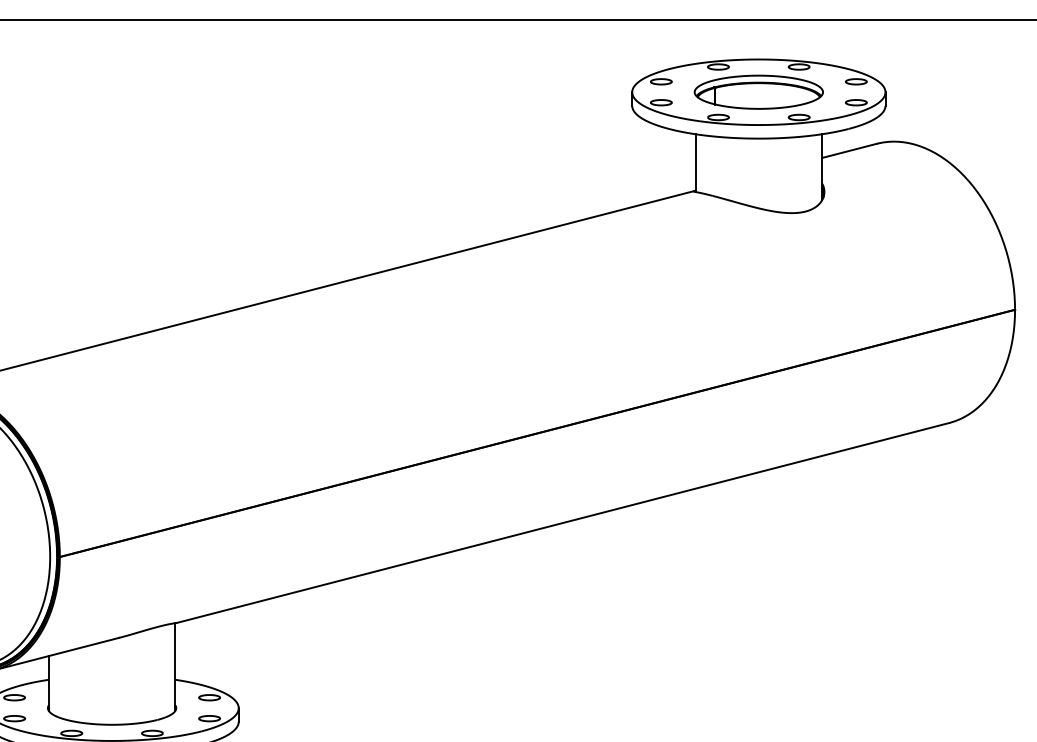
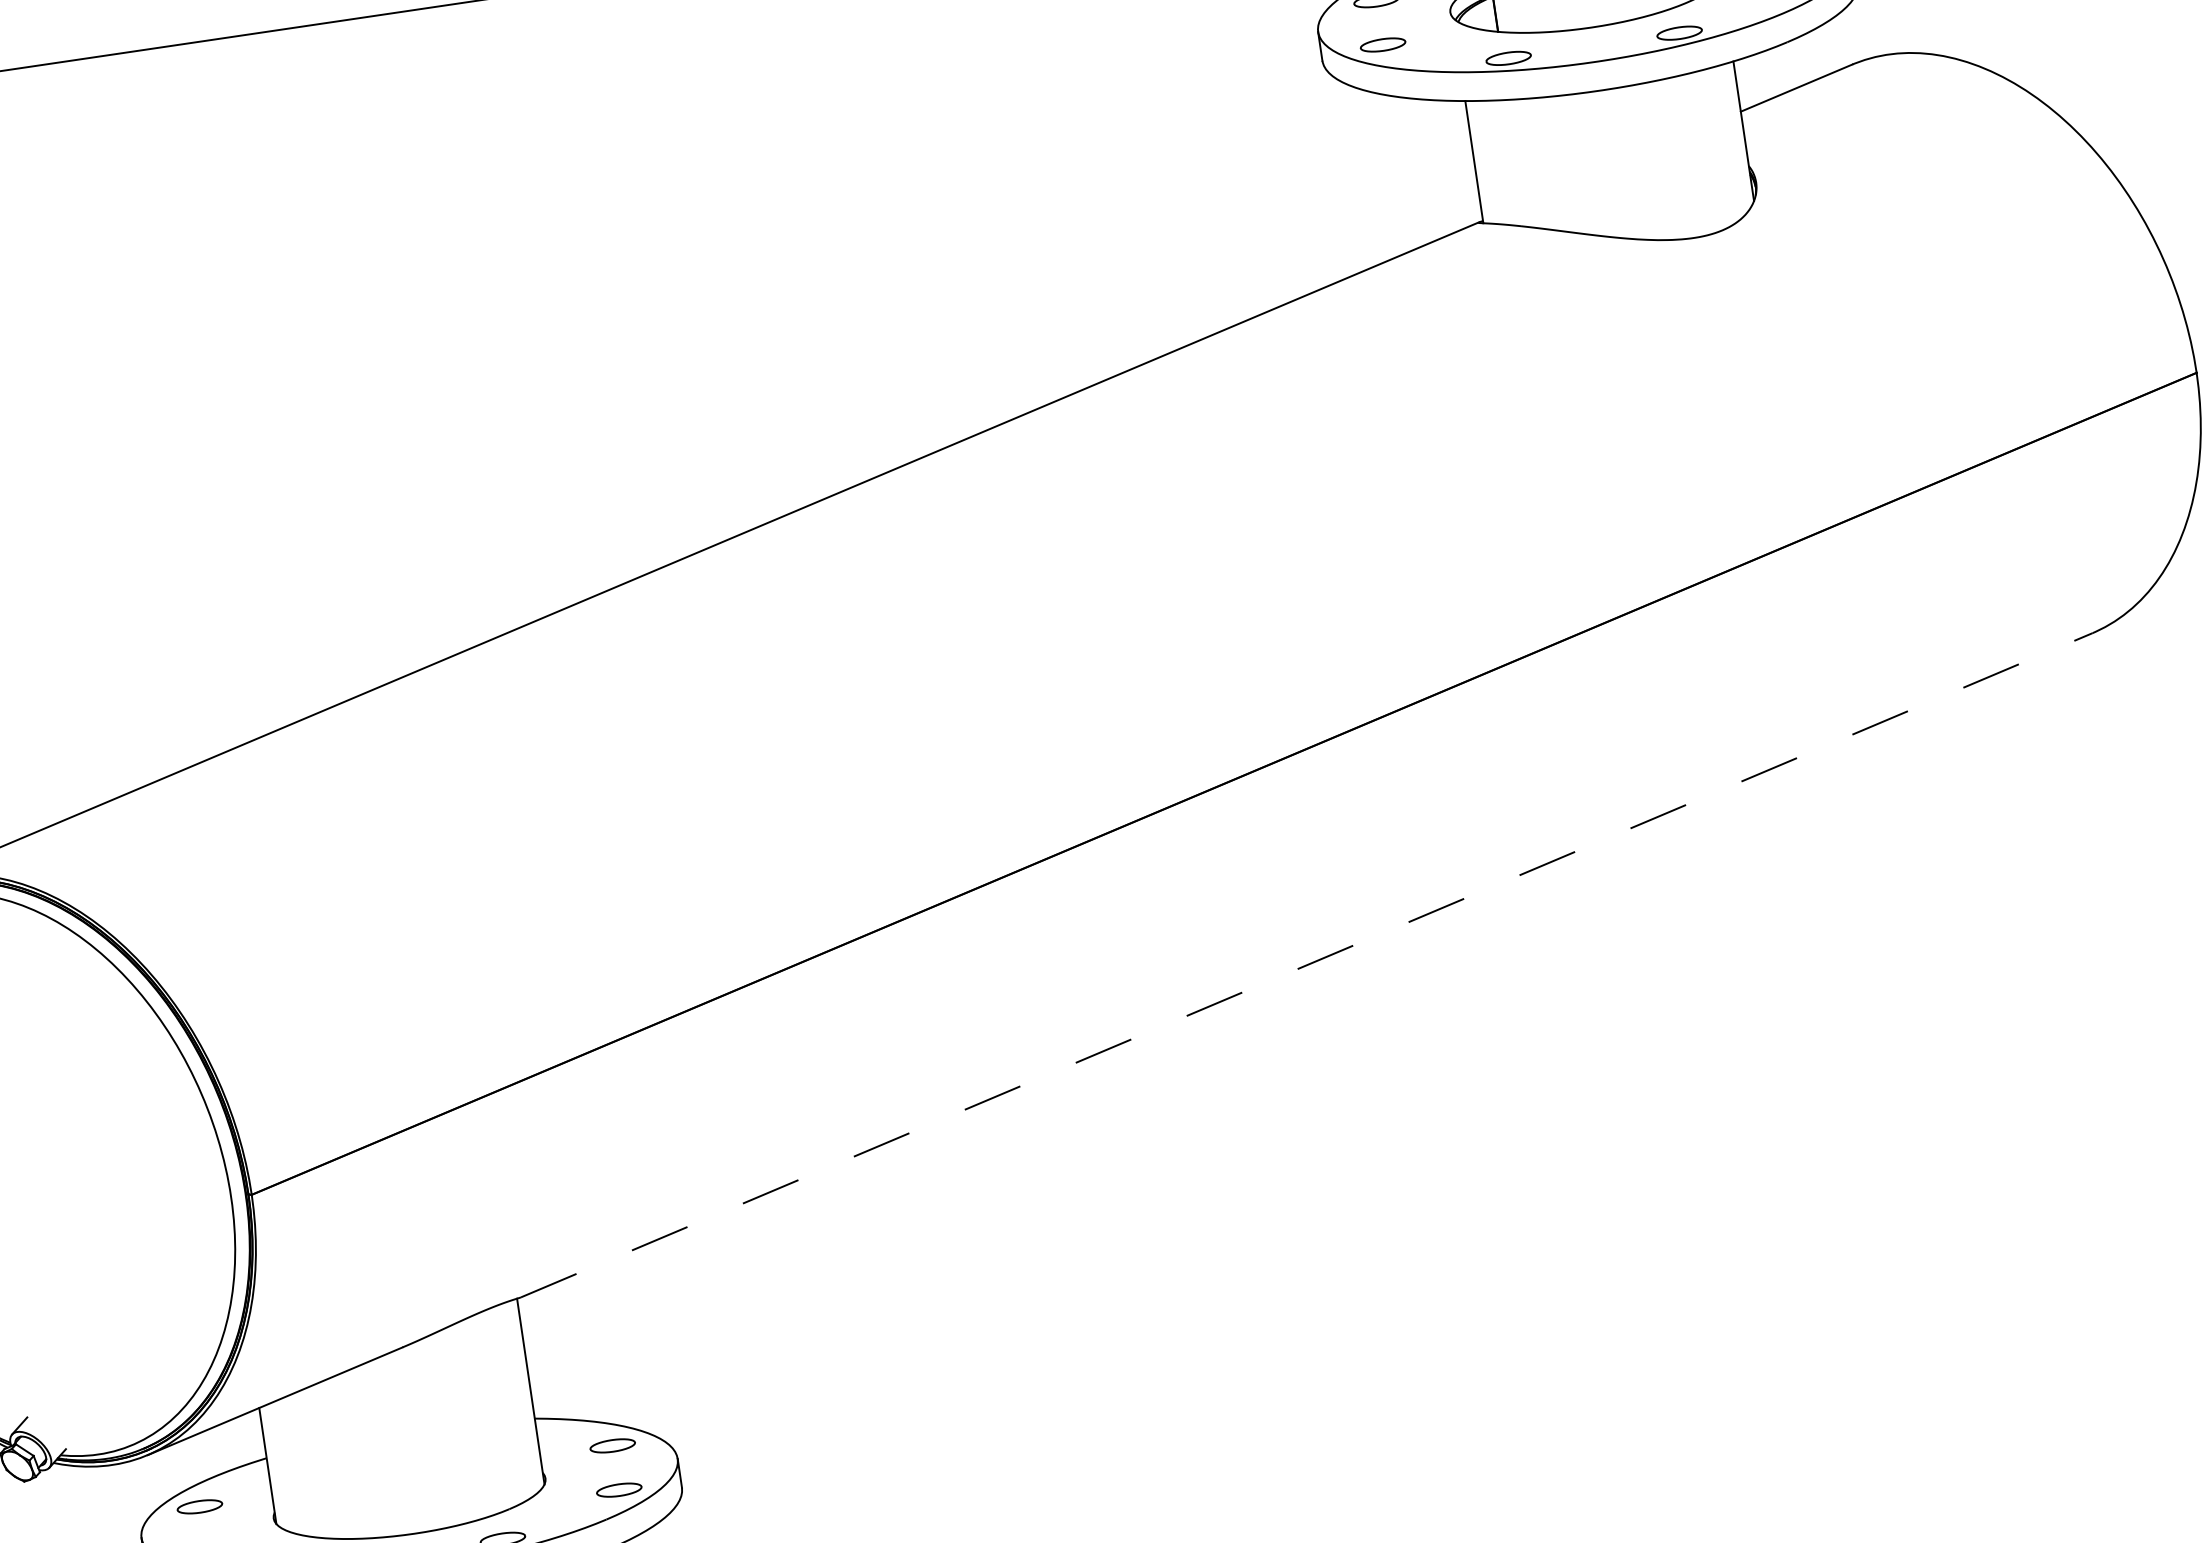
line: (563, 522) -> (1307, 964), solid -> dashed

